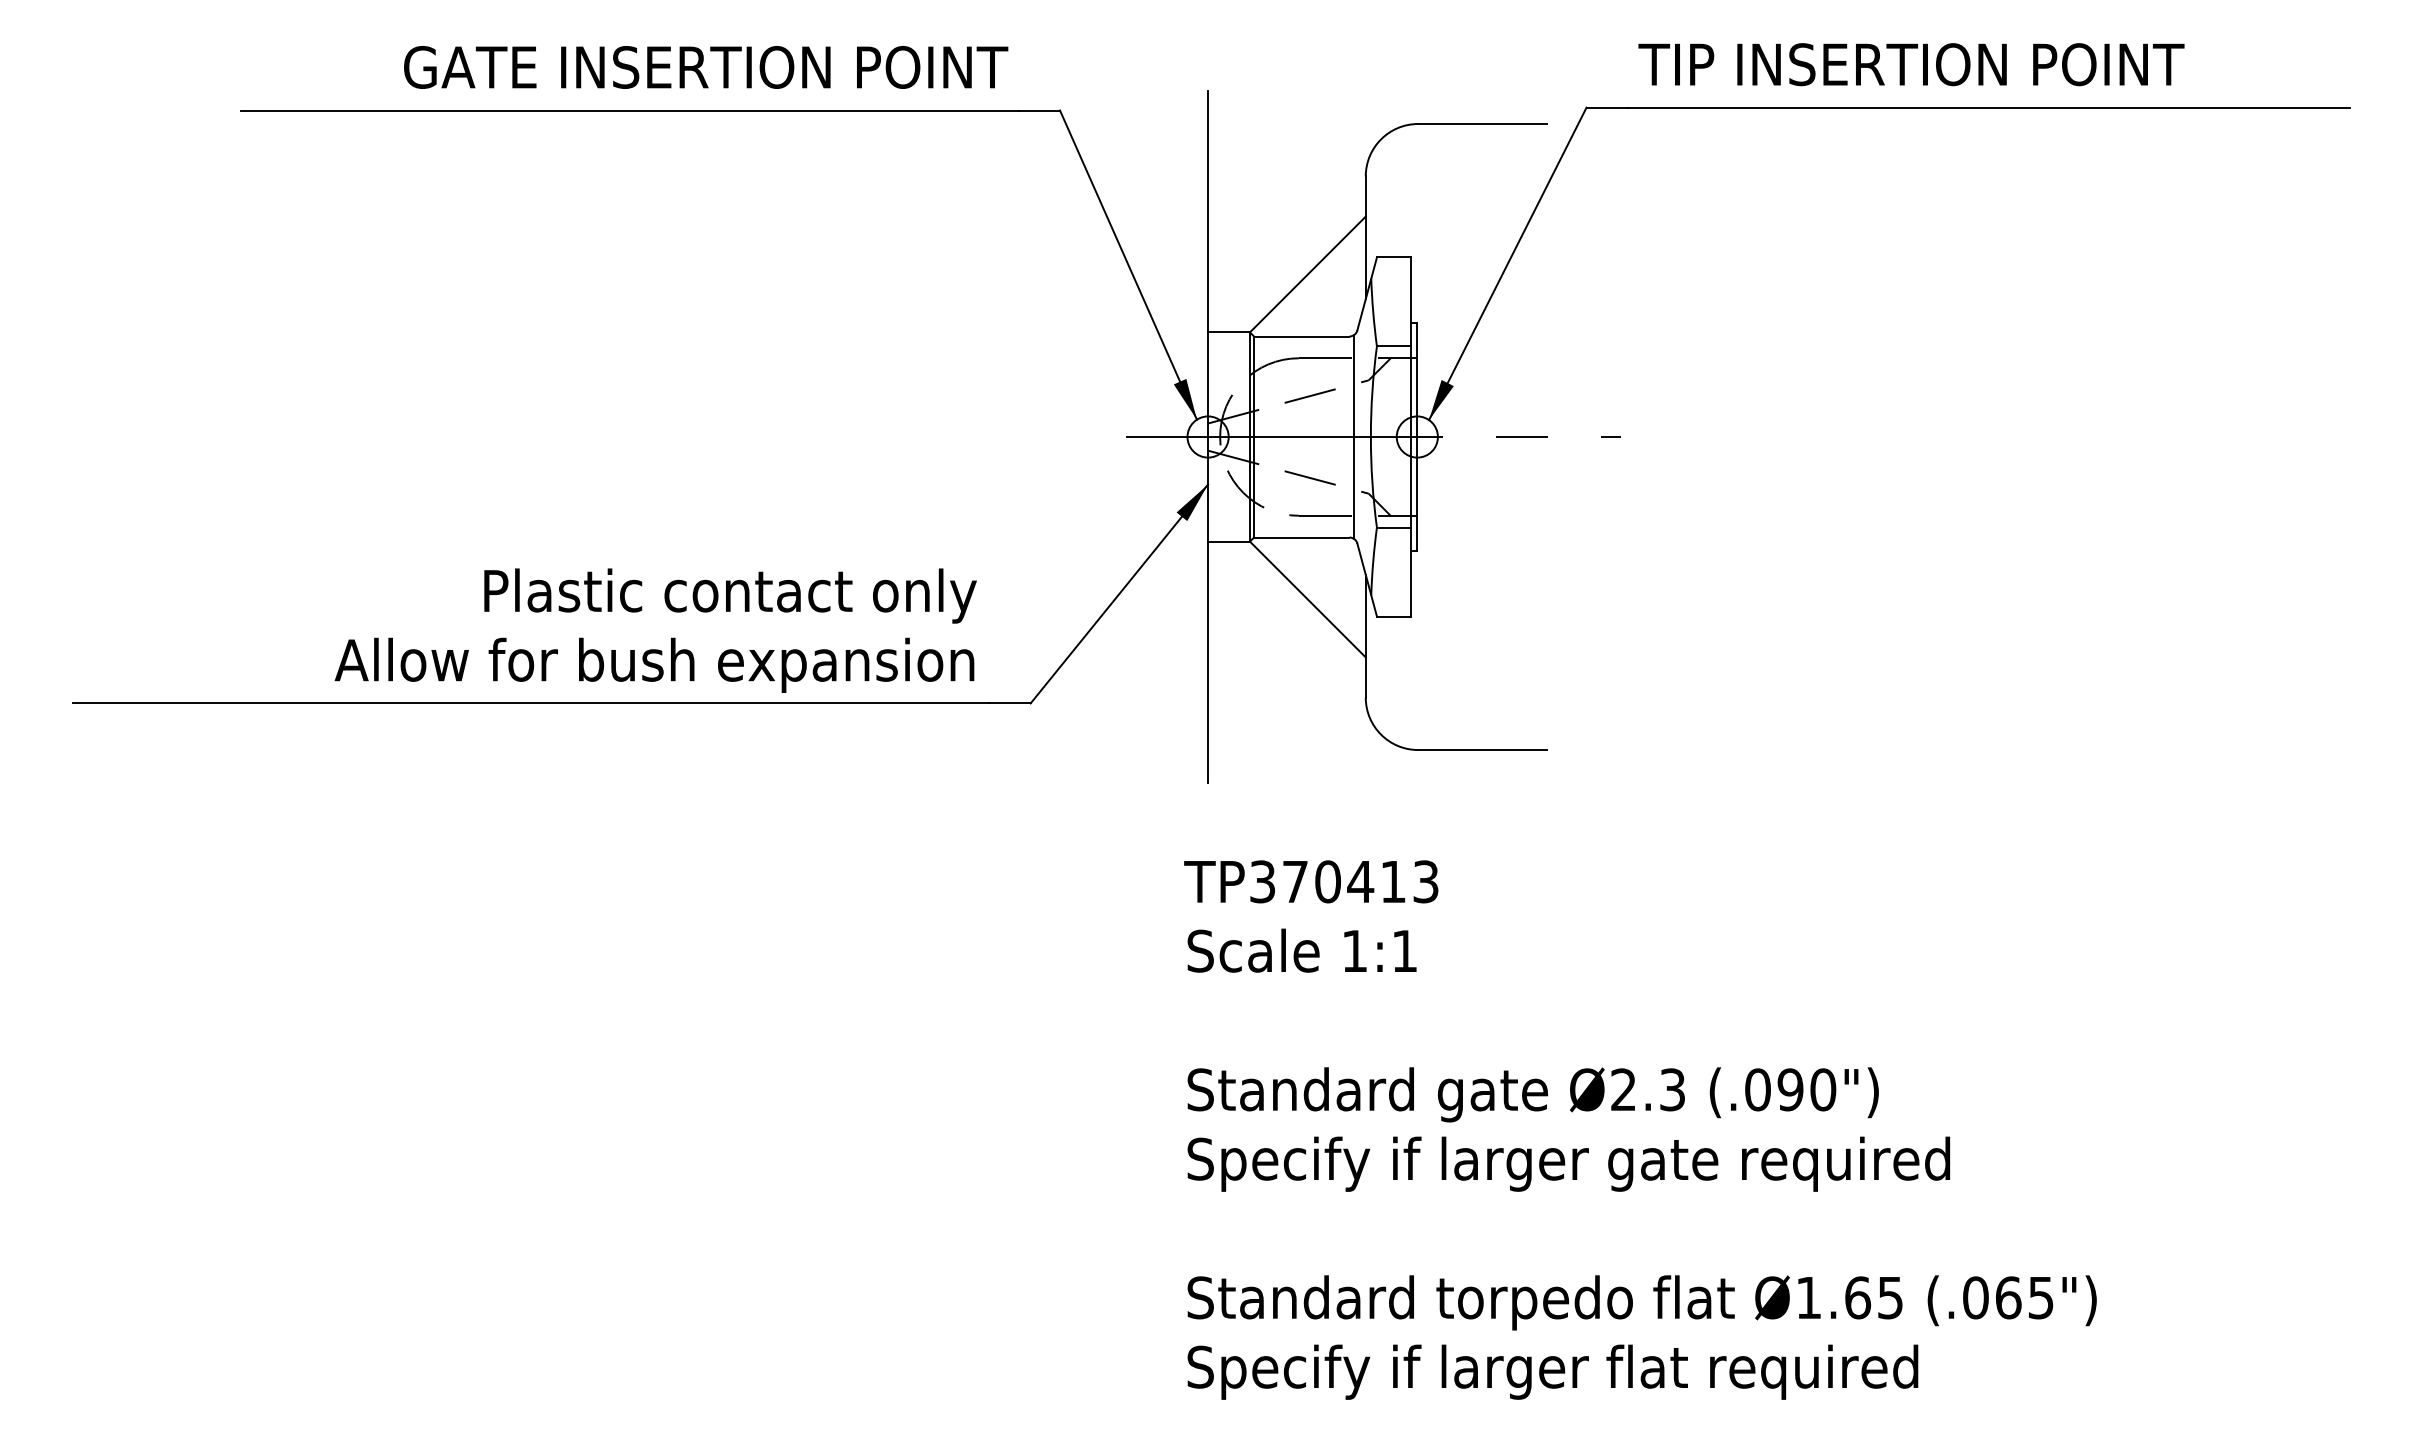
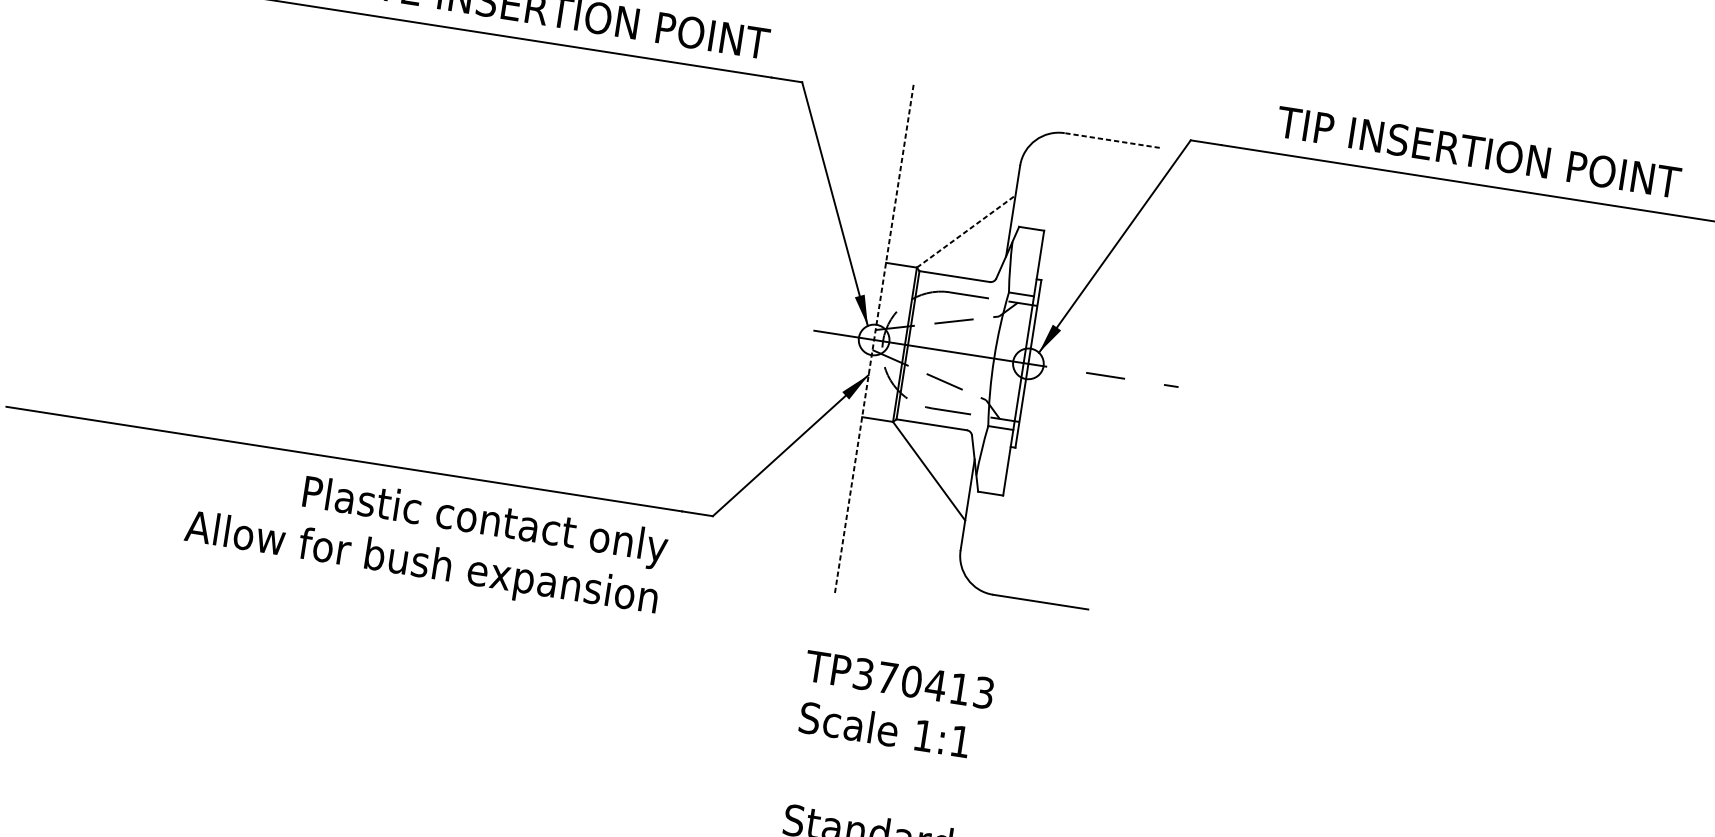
text: (1911, 64) -> (1478, 152), moved
line: (1482, 124) -> (1112, 140), solid -> dashed
line: (1307, 274) -> (965, 231), solid -> dashed
line: (1354, 436) -> (982, 356), removed
line: (1208, 437) -> (874, 340), solid -> dashed
text: (655, 630) -> (425, 539), moved

